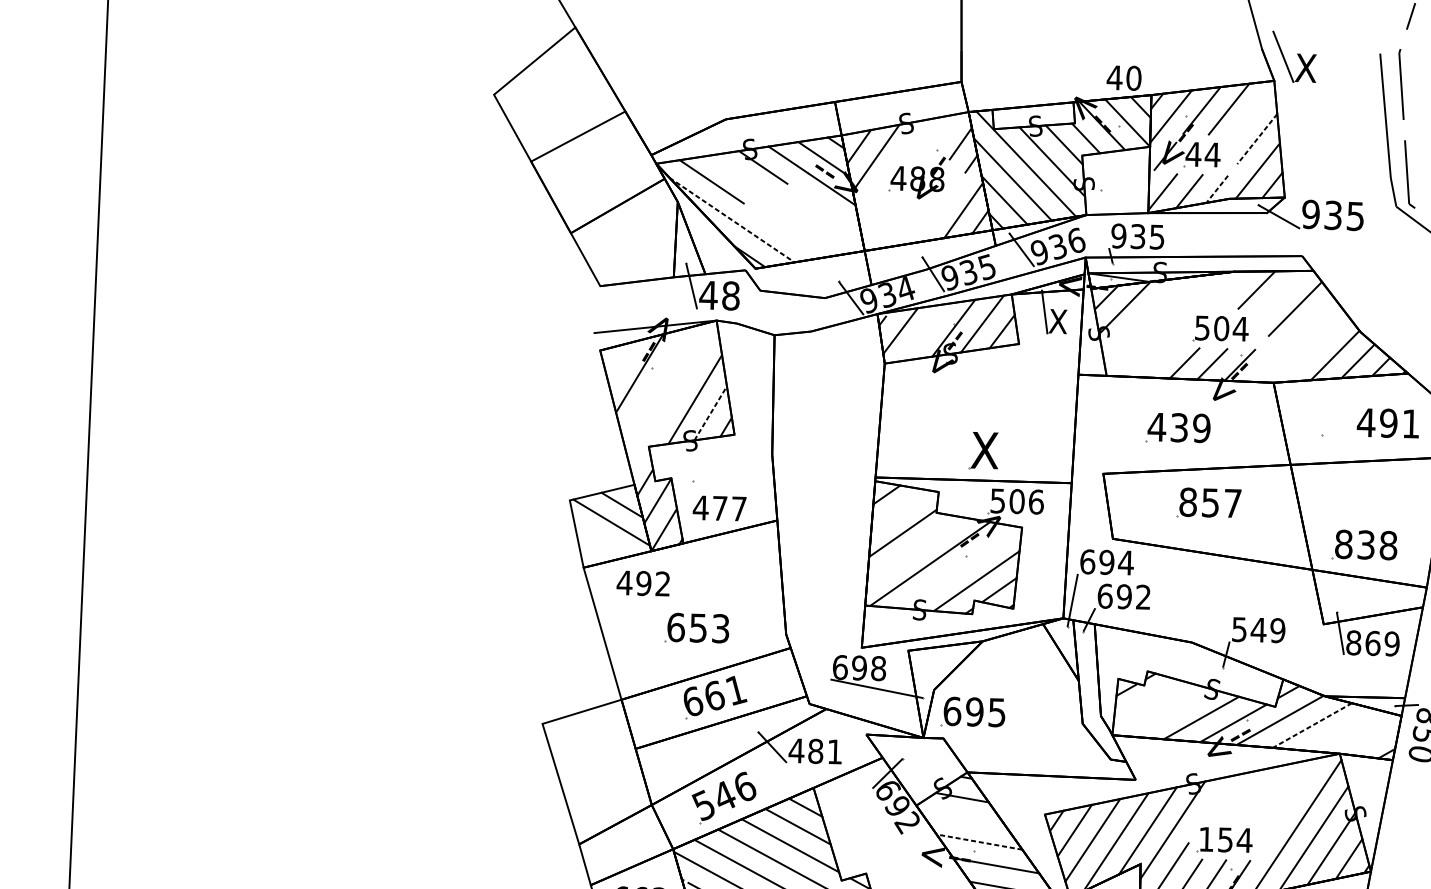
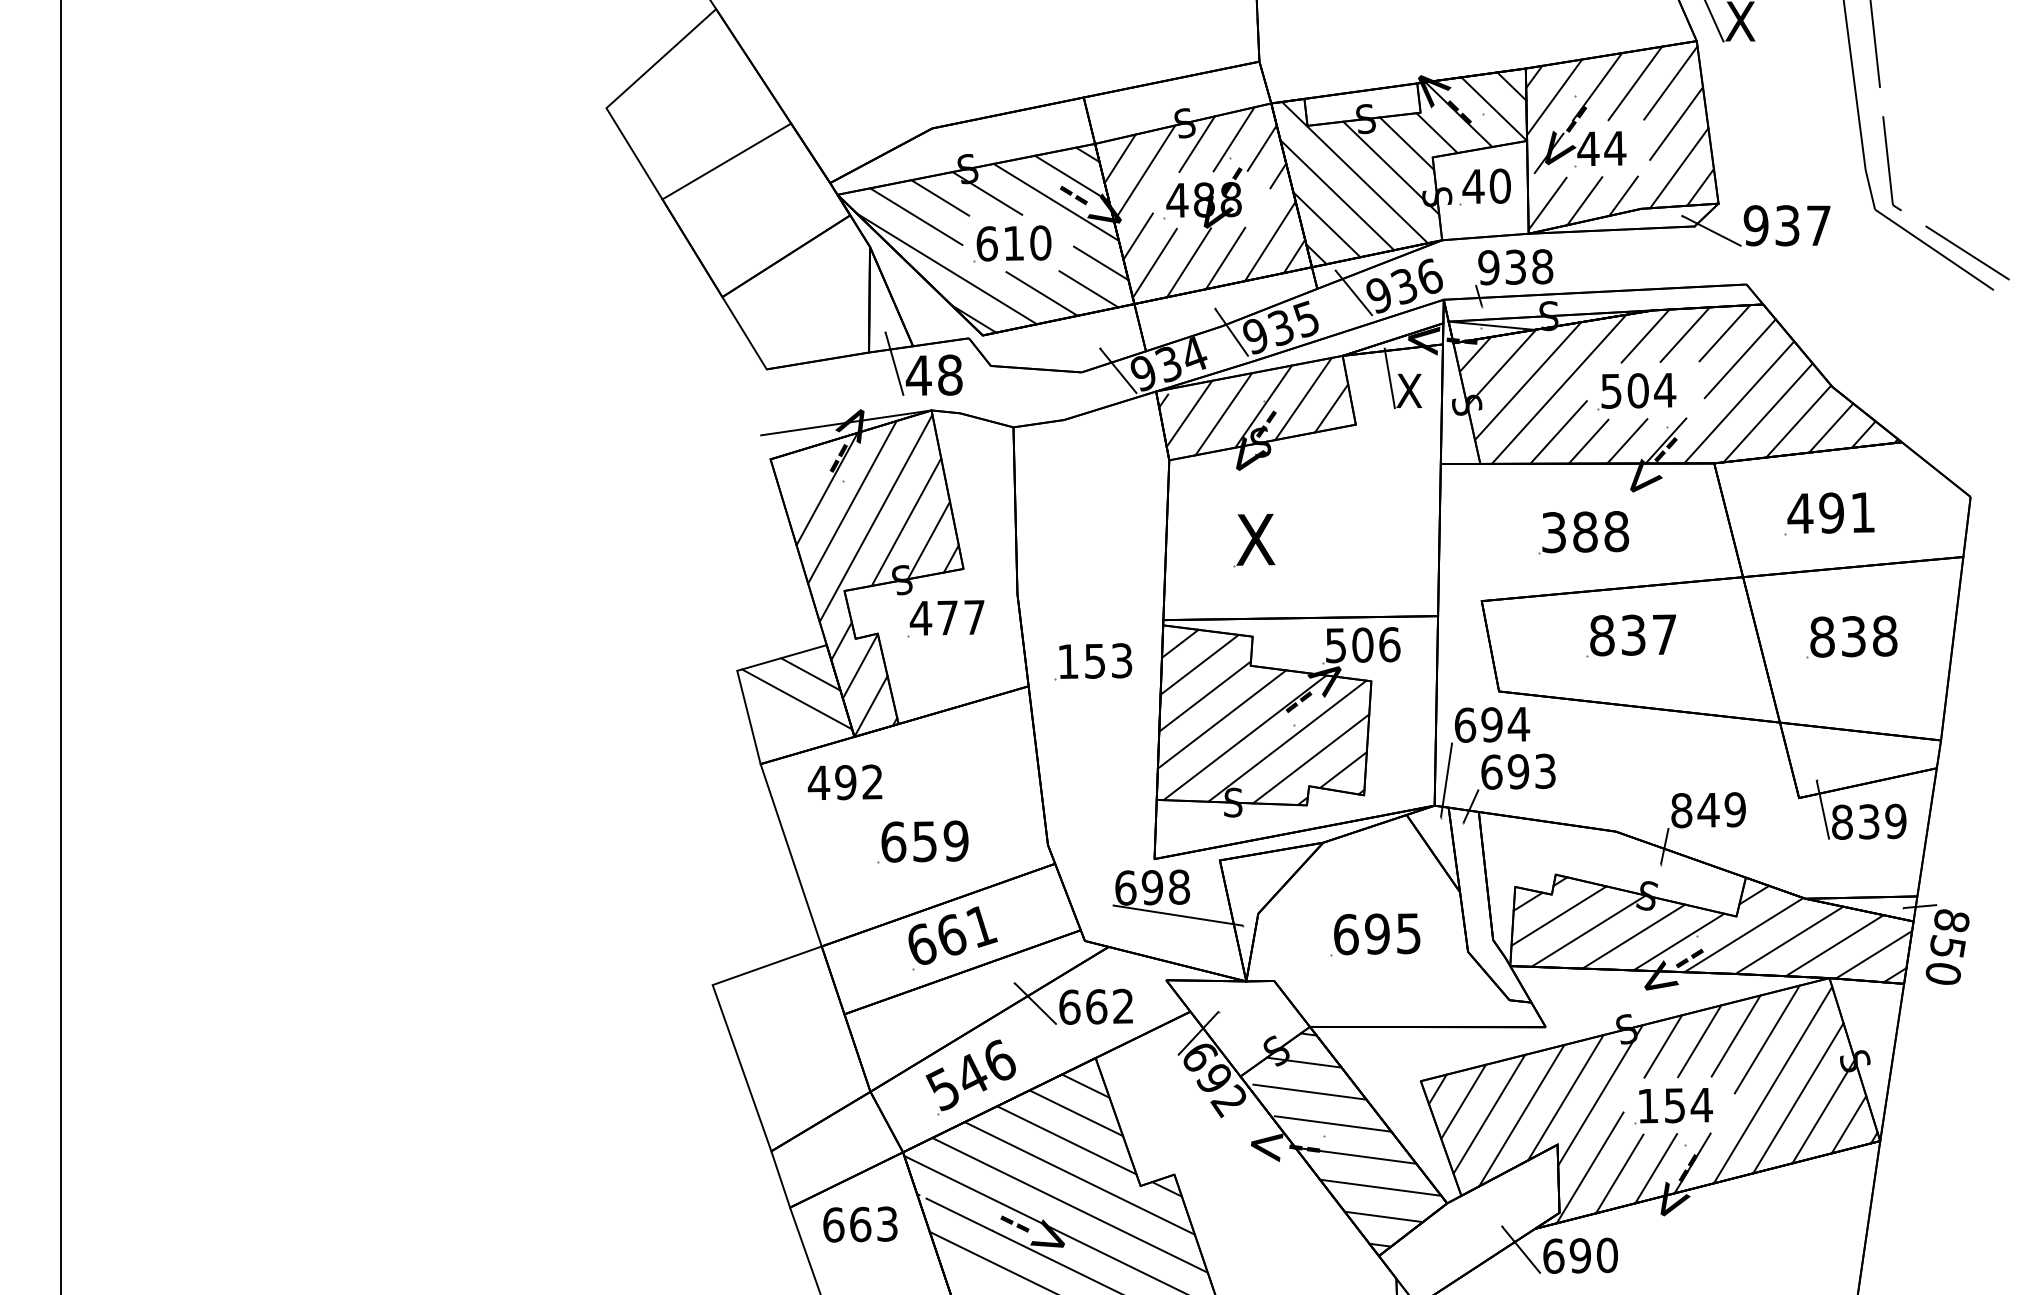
text: (1124, 77) -> (1486, 185), moved
line: (1254, 109) -> (1670, 82), added
line: (940, 136) -> (1233, 139), added
line: (914, 138) -> (1196, 143), added
line: (1257, 139) -> (1676, 123), dashed -> solid
line: (729, 168) -> (940, 197), added
line: (1217, 189) -> (1623, 196), dashed -> solid
line: (869, 202) -> (1137, 236), added
part: (779, 203) -> (1012, 243), added
text: (1355, 216) -> (1818, 225), 935 -> 937
line: (731, 219) -> (946, 268), dashed -> solid
line: (842, 221) -> (1101, 263), added
line: (880, 221) -> (1154, 262), added
line: (931, 221) -> (1225, 258), added
line: (905, 223) -> (1189, 262), added
text: (1157, 236) -> (1542, 266), 935 -> 938
line: (832, 239) -> (1088, 289), added
line: (798, 240) -> (1041, 293), added
line: (1228, 289) -> (1645, 335), added
line: (1284, 290) -> (1724, 333), added
line: (1143, 318) -> (1528, 381), added
line: (1164, 324) -> (1558, 388), added
line: (924, 332) -> (1223, 414), added
line: (1293, 340) -> (1739, 402), added
line: (1313, 348) -> (1767, 412), added
line: (1163, 355) -> (1558, 432), added
line: (657, 383) -> (852, 502), added
line: (673, 395) -> (875, 517), added
line: (711, 413) -> (929, 540), dashed -> solid
text: (1387, 422) -> (1830, 512), moved
text: (1179, 428) -> (1585, 532), 439 -> 388
part: (984, 451) -> (1254, 540), moved
text: (1210, 502) -> (1633, 634), 857 -> 837
part: (824, 504) -> (1093, 661), added
text: (719, 508) -> (946, 617), moved
line: (899, 510) -> (1199, 664), added
part: (1364, 544) -> (1851, 636), moved
line: (913, 550) -> (1221, 719), added
line: (960, 567) -> (1287, 740), added
text: (1143, 597) -> (1545, 771), 692 -> 693
text: (720, 628) -> (955, 840), 653 -> 659
text: (1239, 629) -> (1681, 810), 549 -> 849
text: (1372, 643) -> (1868, 821), 869 -> 839
line: (1148, 700) -> (1558, 915), added
part: (973, 712) -> (1375, 934), moved
line: (1169, 712) -> (1588, 930), added
line: (1312, 725) -> (1789, 940), dashed -> solid
line: (1344, 730) -> (1834, 945), added
line: (1371, 738) -> (1873, 954), added
text: (815, 751) -> (1095, 1006), 481 -> 662
line: (1270, 791) -> (1735, 1035), added
line: (1245, 794) -> (1699, 1041), added
line: (1292, 795) -> (1766, 1039), added
line: (1219, 797) -> (1663, 1046), added
line: (965, 818) -> (1309, 1091), added
line: (981, 842) -> (1333, 1123), dashed -> solid

